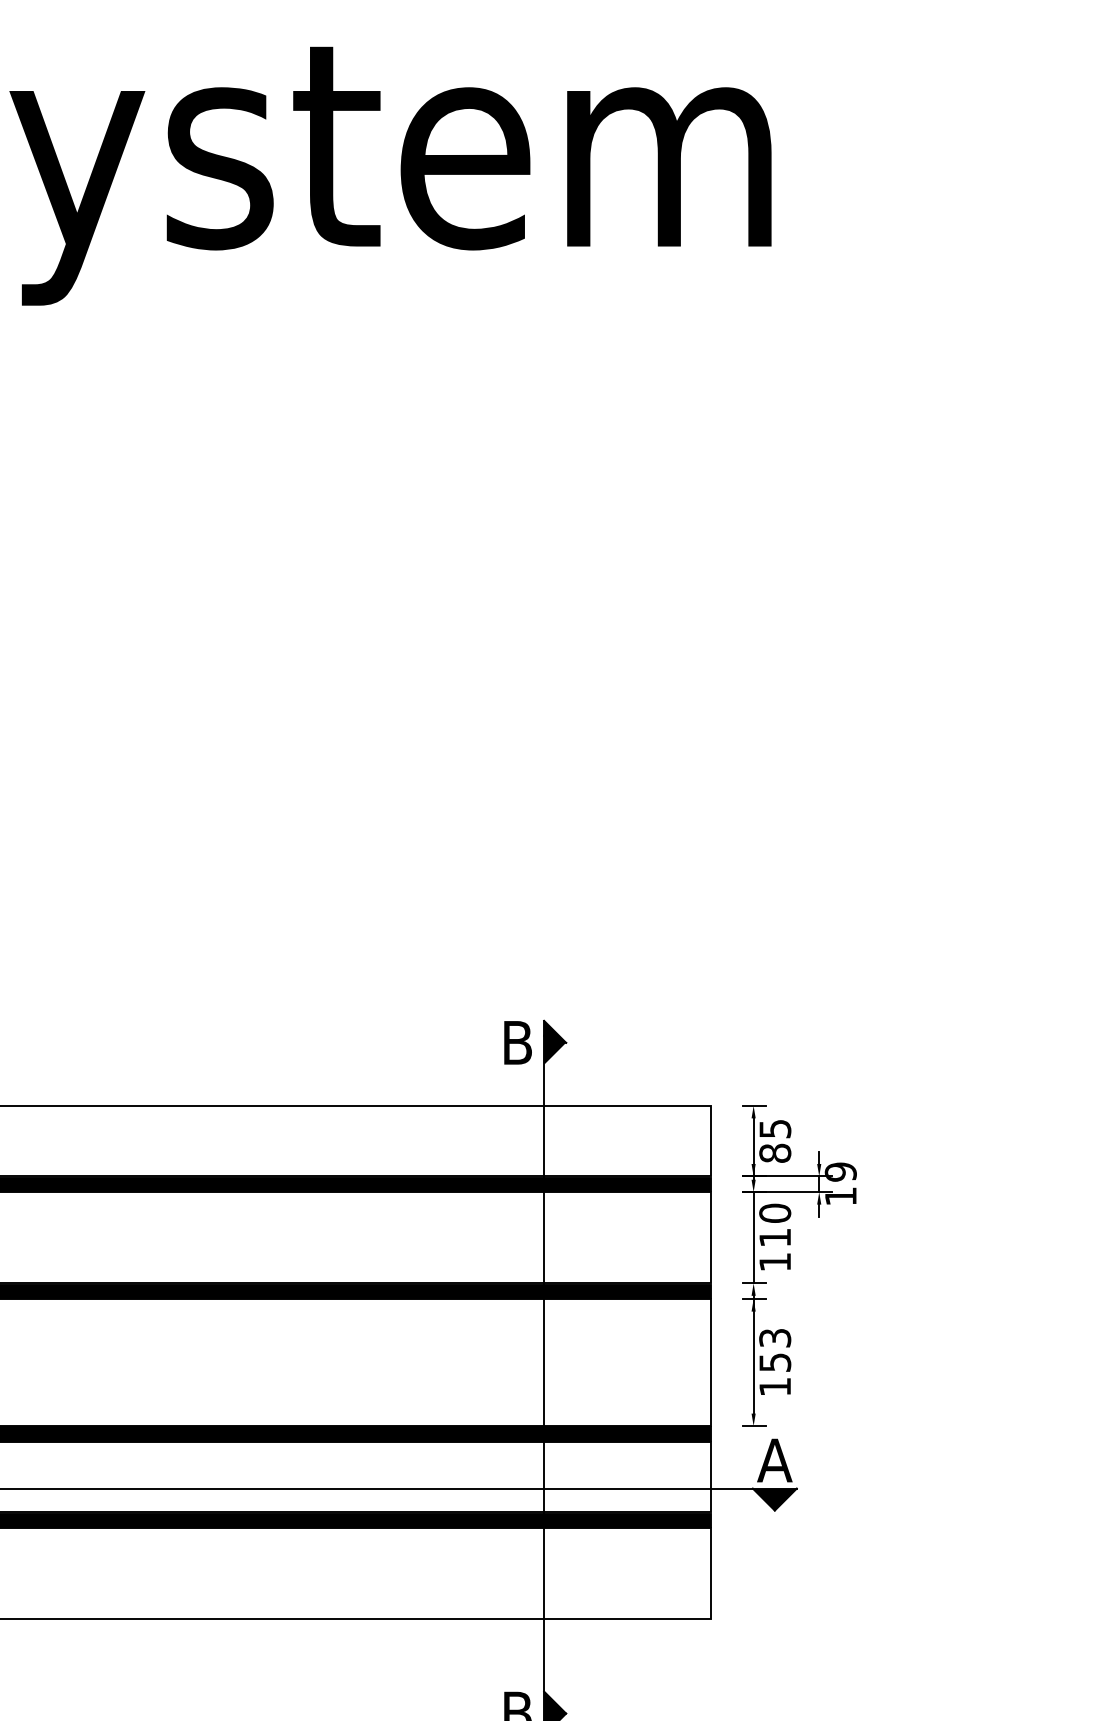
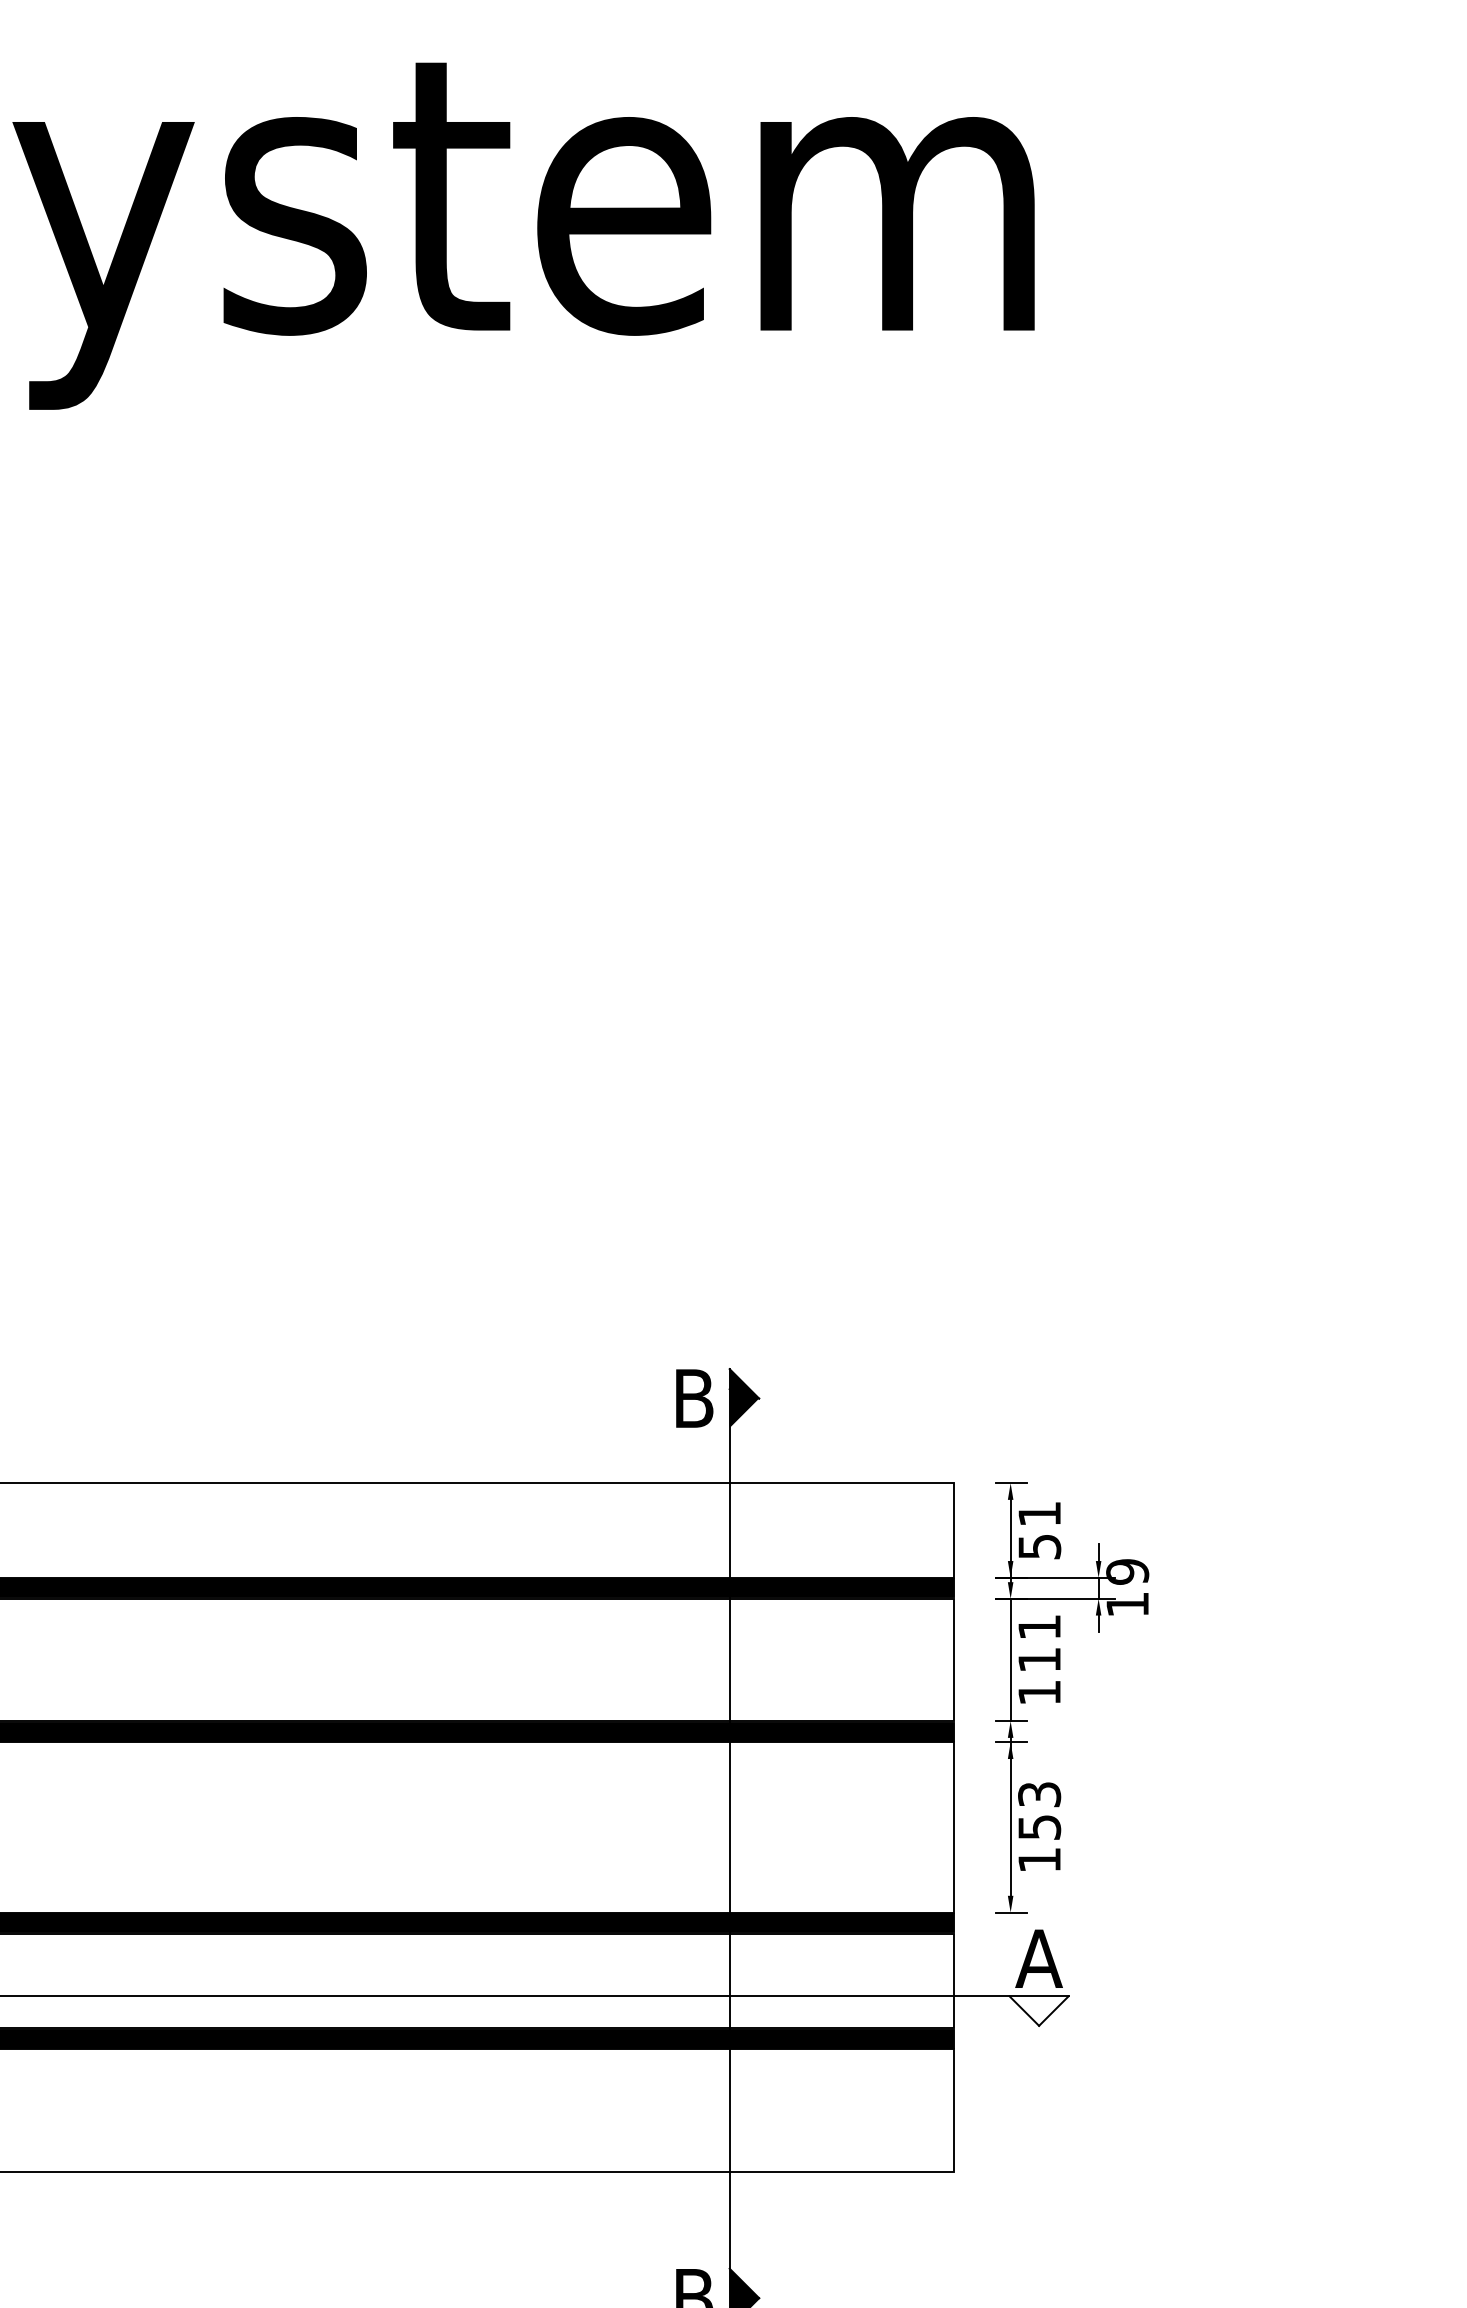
text: (775, 1141) -> (1039, 1530), 85 -> 51
text: (775, 1213) -> (1039, 1627), 110 -> 111
fill: (774, 1499) -> (1038, 2010), removed

